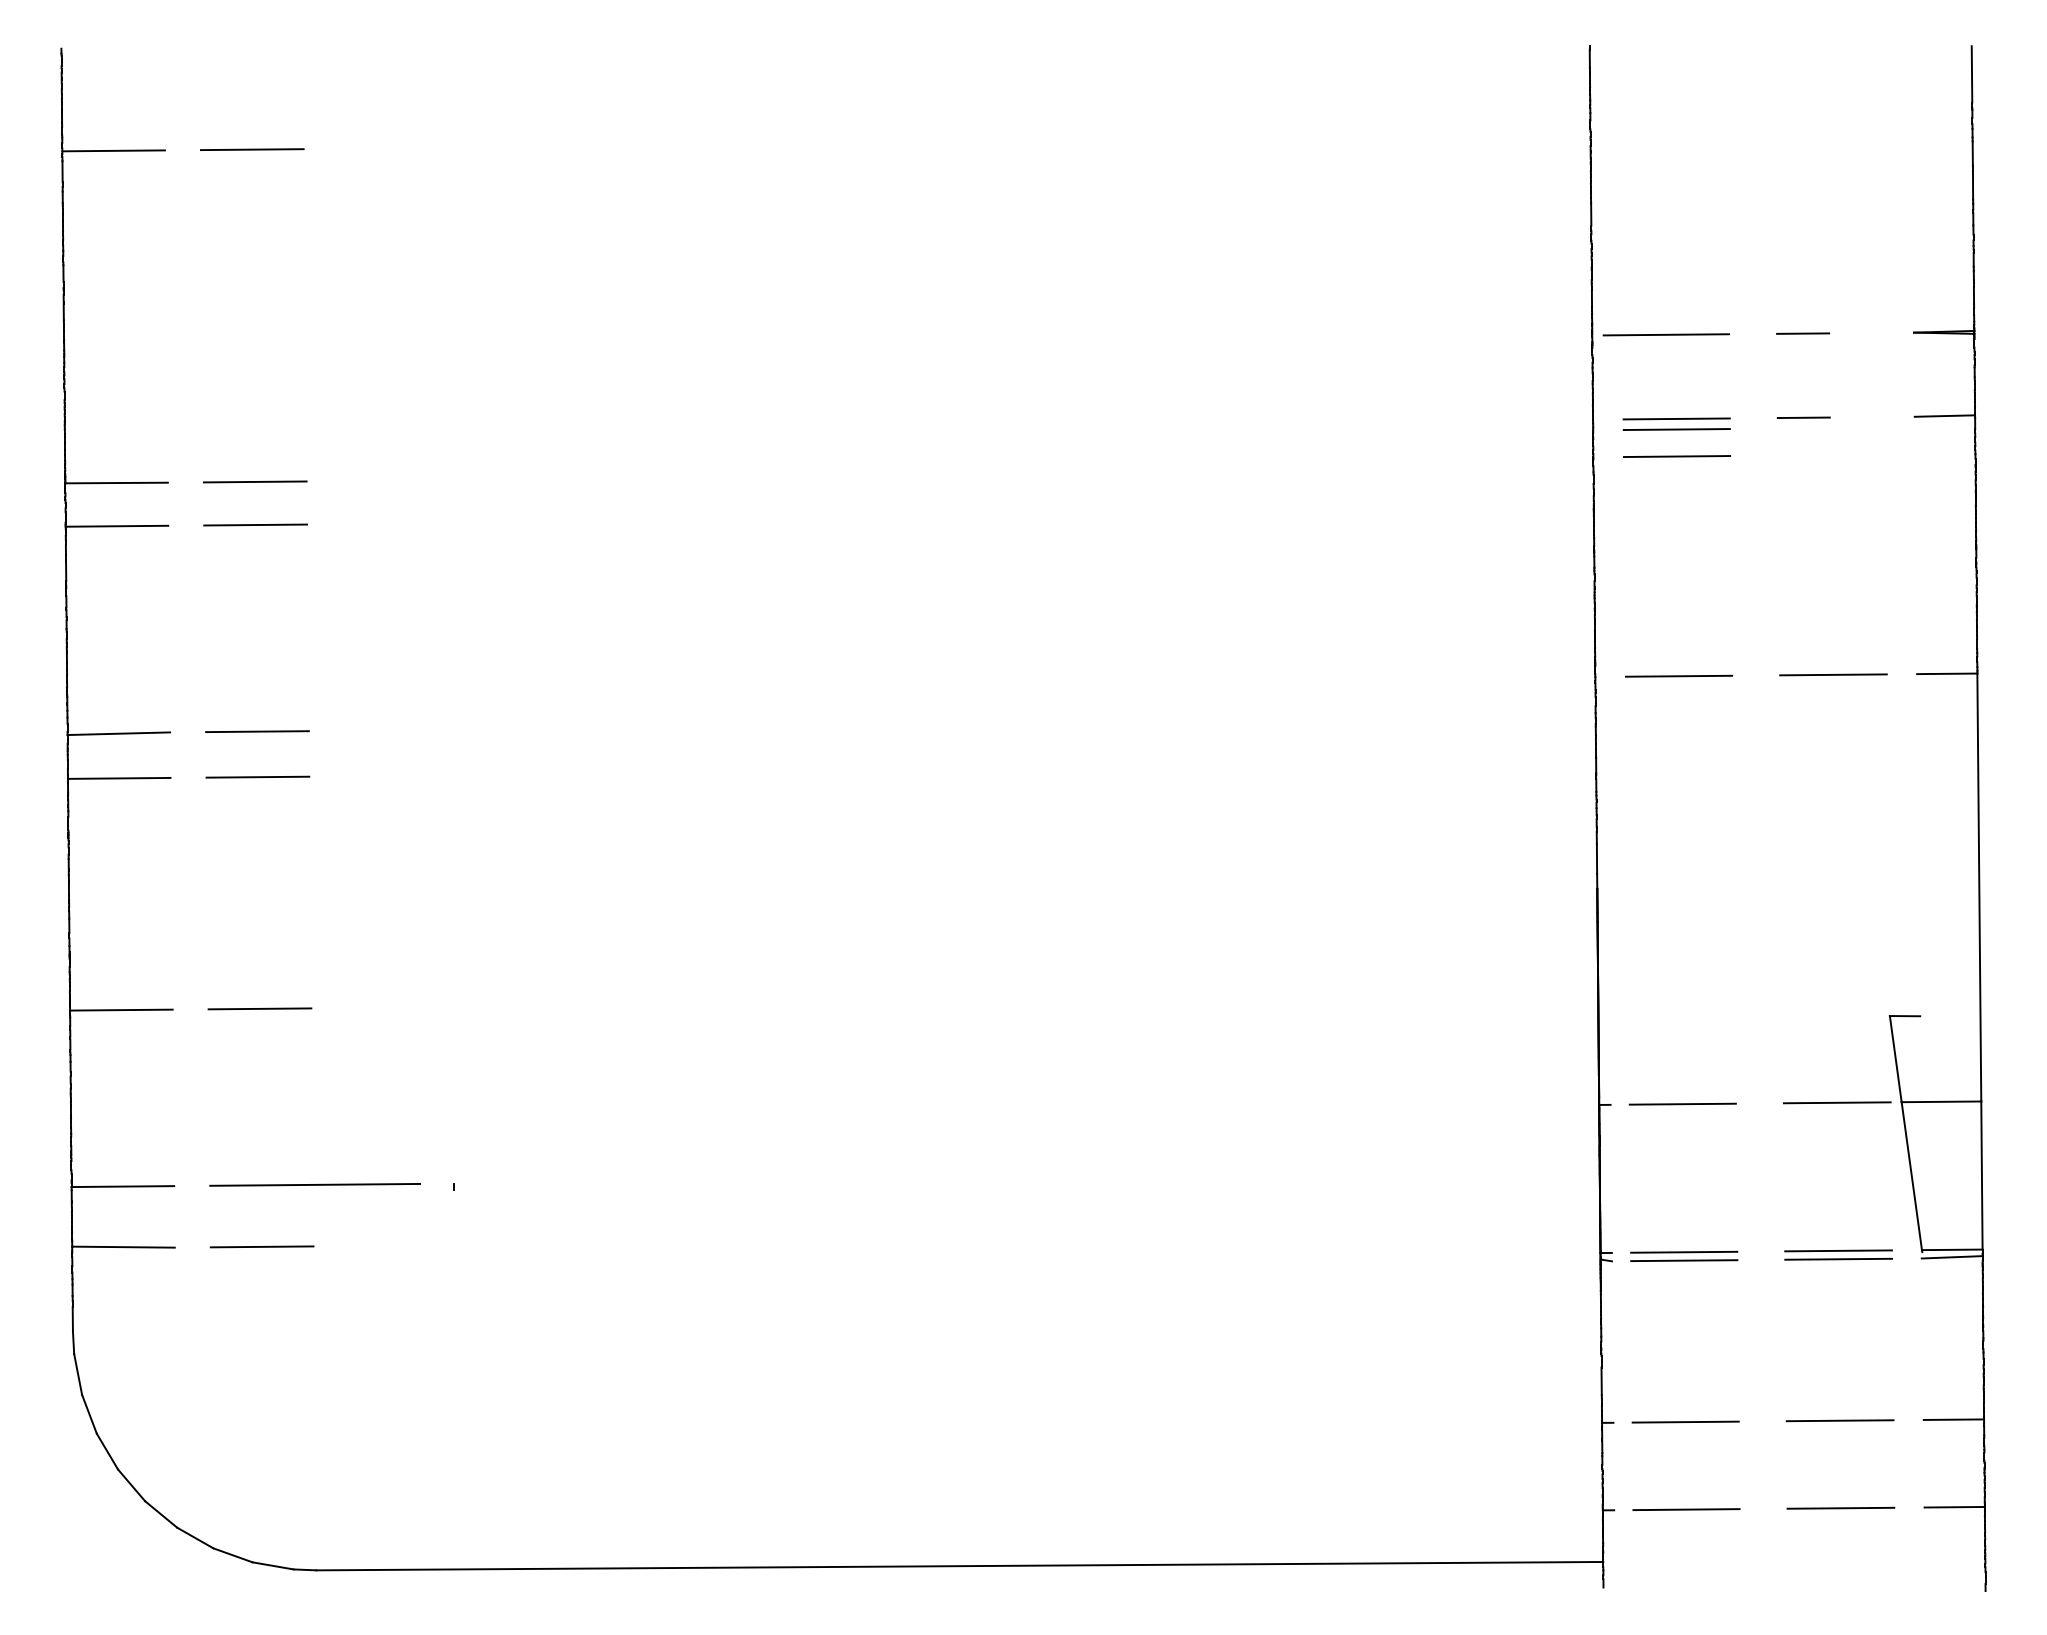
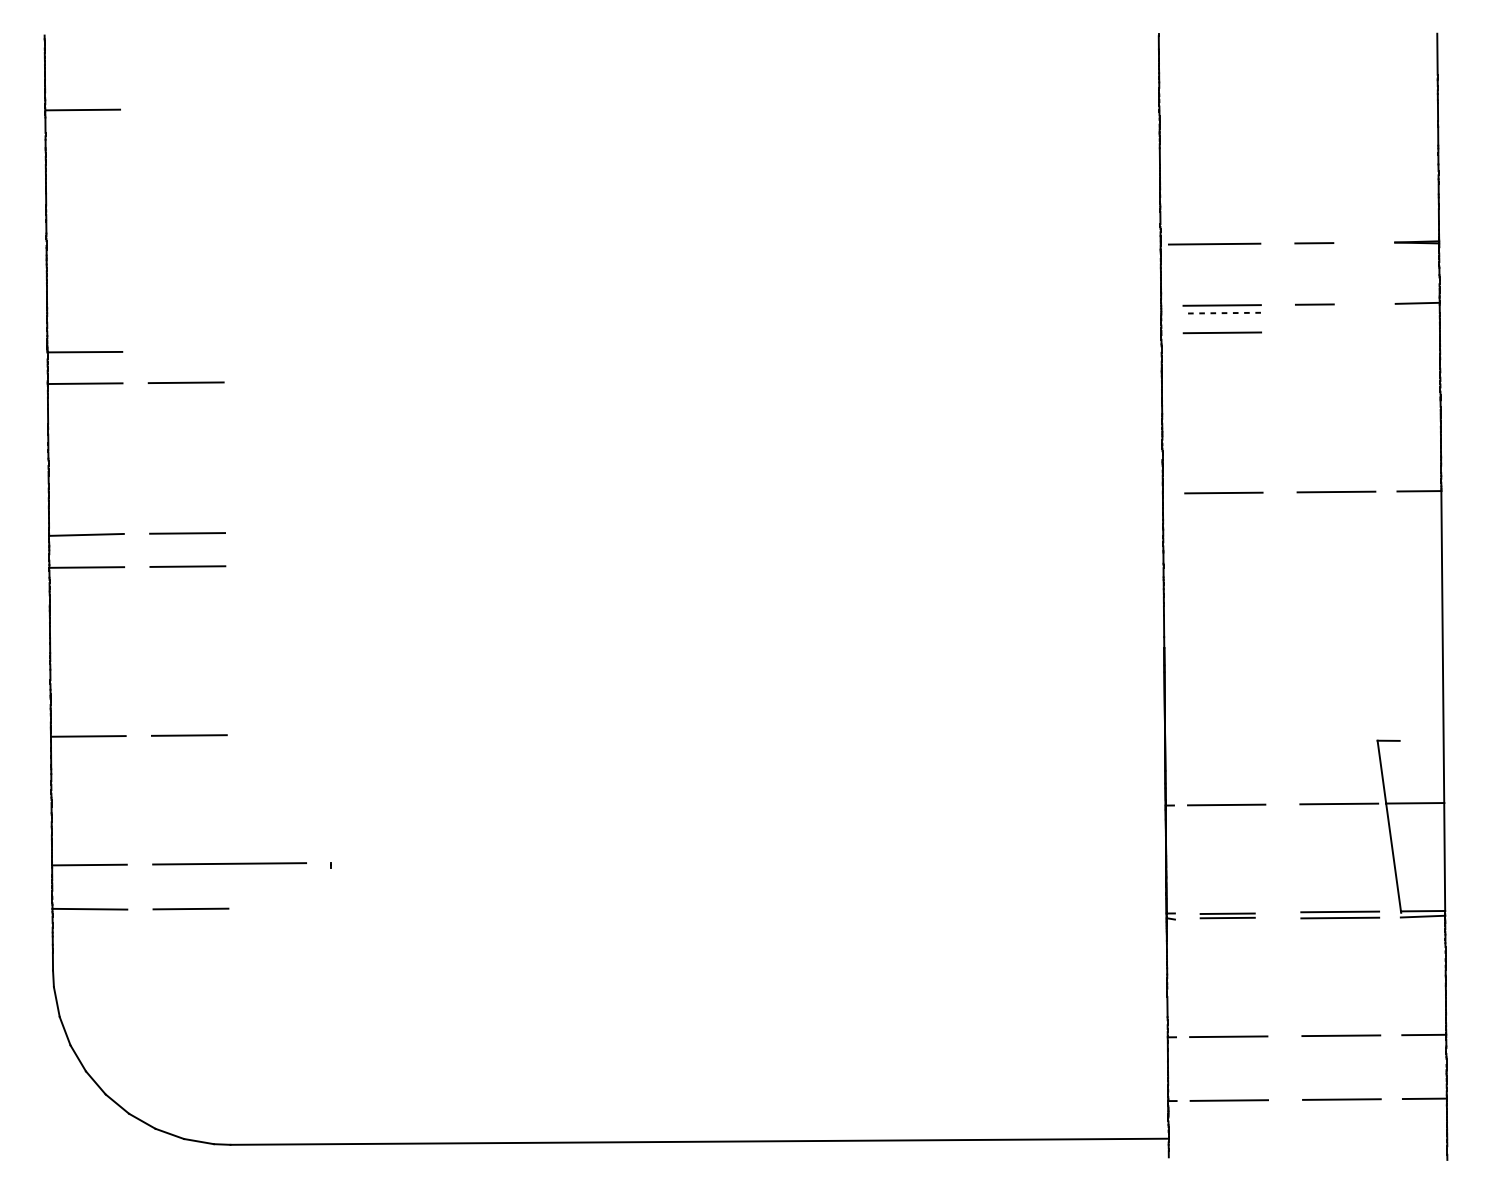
line: (251, 149) -> (183, 109), removed
line: (1676, 429) -> (1222, 313), solid -> dashed
line: (254, 481) -> (185, 351), removed
part: (1684, 1255) -> (1227, 915), size x0.7

